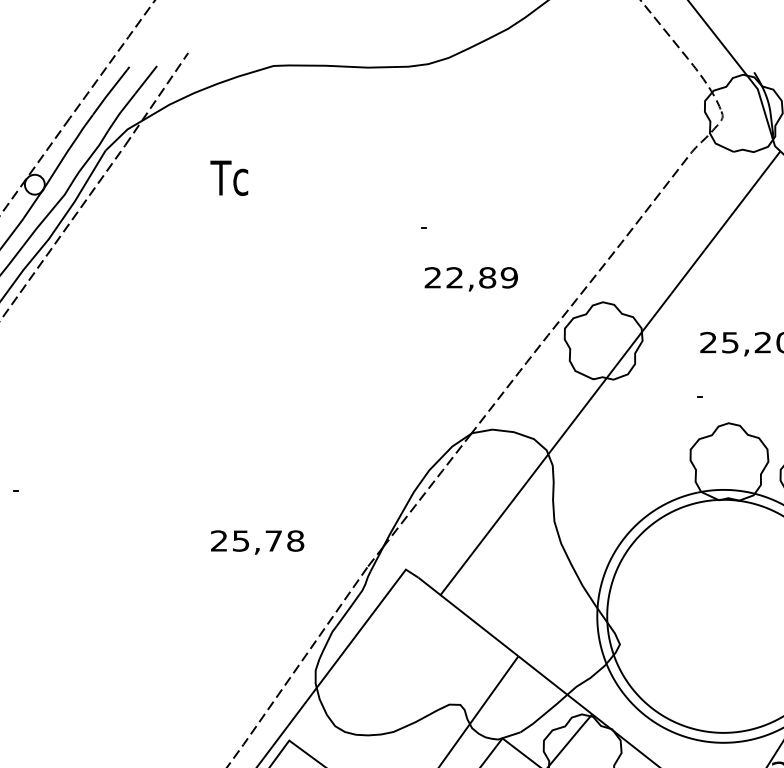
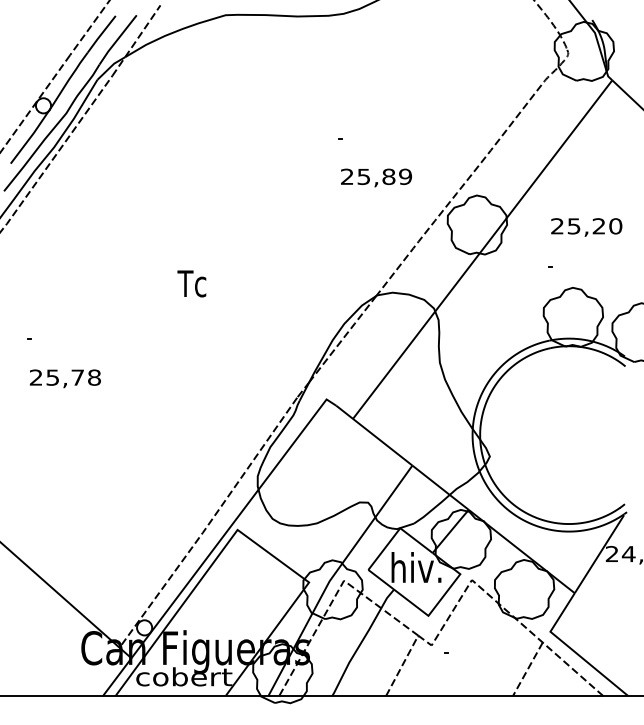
text: (228, 177) -> (191, 283), moved
text: (454, 277) -> (363, 176), 22,89 -> 25,89
text: (256, 542) -> (64, 378), moved

